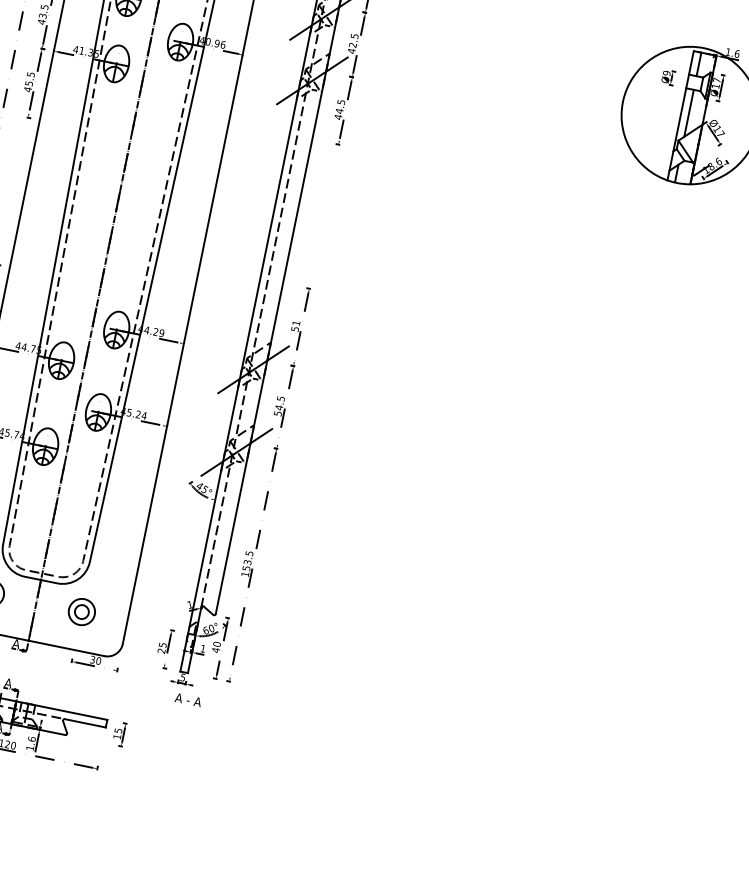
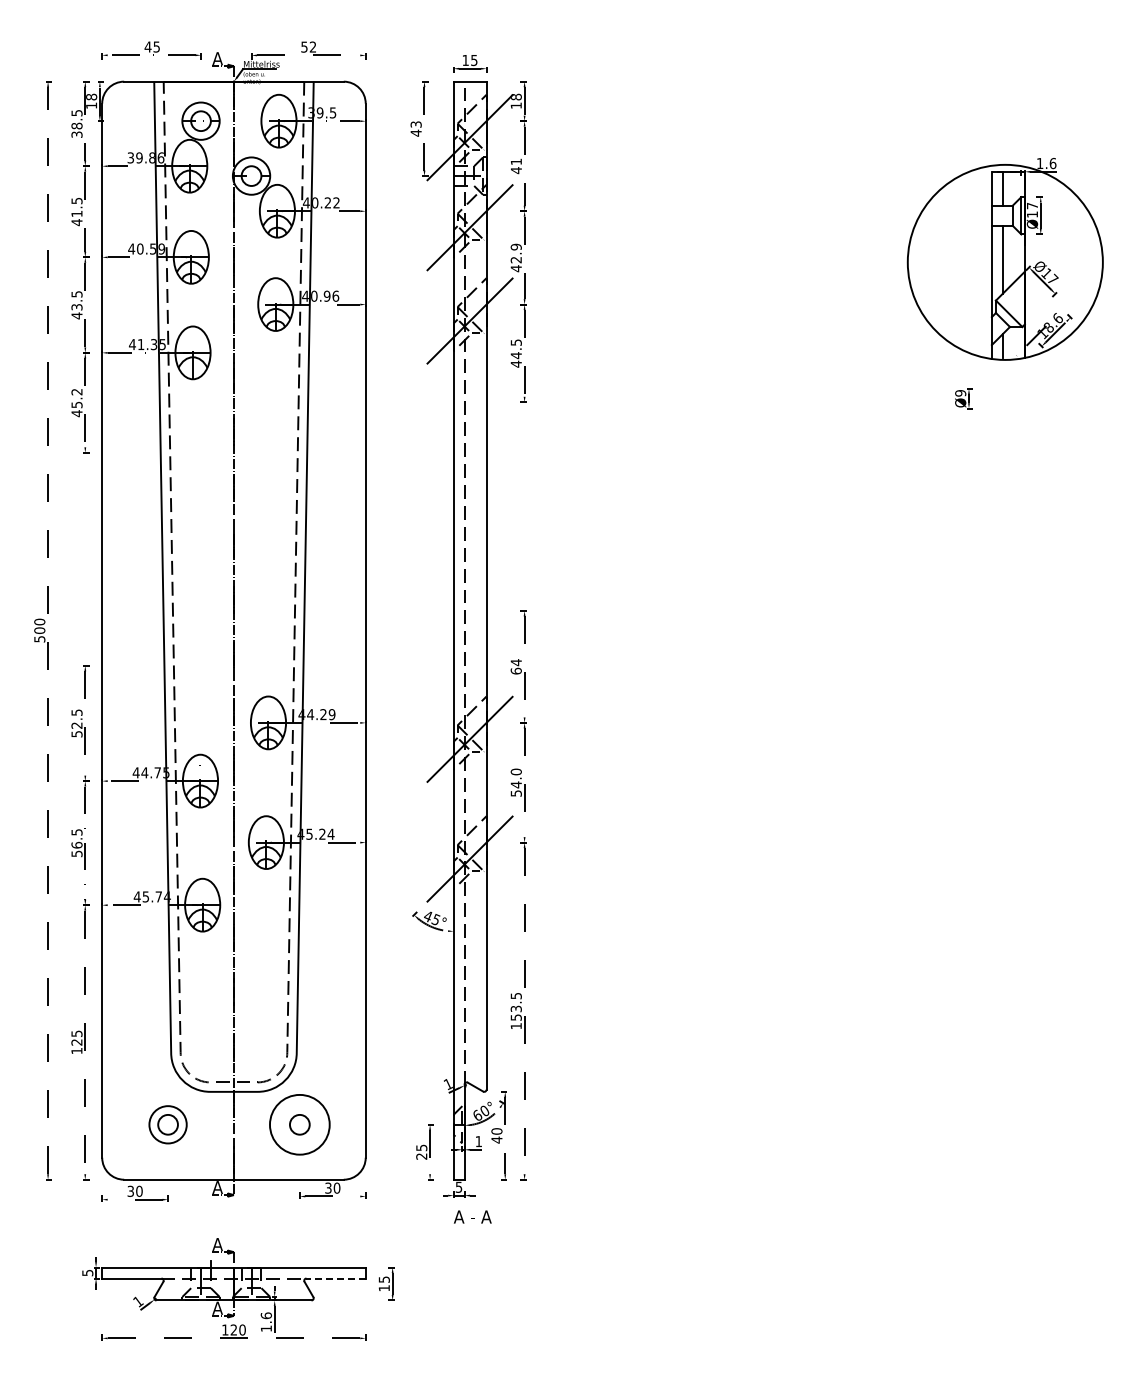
text: (354, 35) -> (515, 246), 42.5 -> 42.9
text: (30, 74) -> (76, 392), 45.5 -> 45.2
part: (668, 77) -> (963, 398), moved
text: (295, 325) -> (515, 666), 51 -> 64
text: (280, 398) -> (515, 771), 54.5 -> 54.0
circle: (81, 611) -> (299, 1124), size x1.6
line: (85, 723) -> (336, 1278), solid -> dashed

